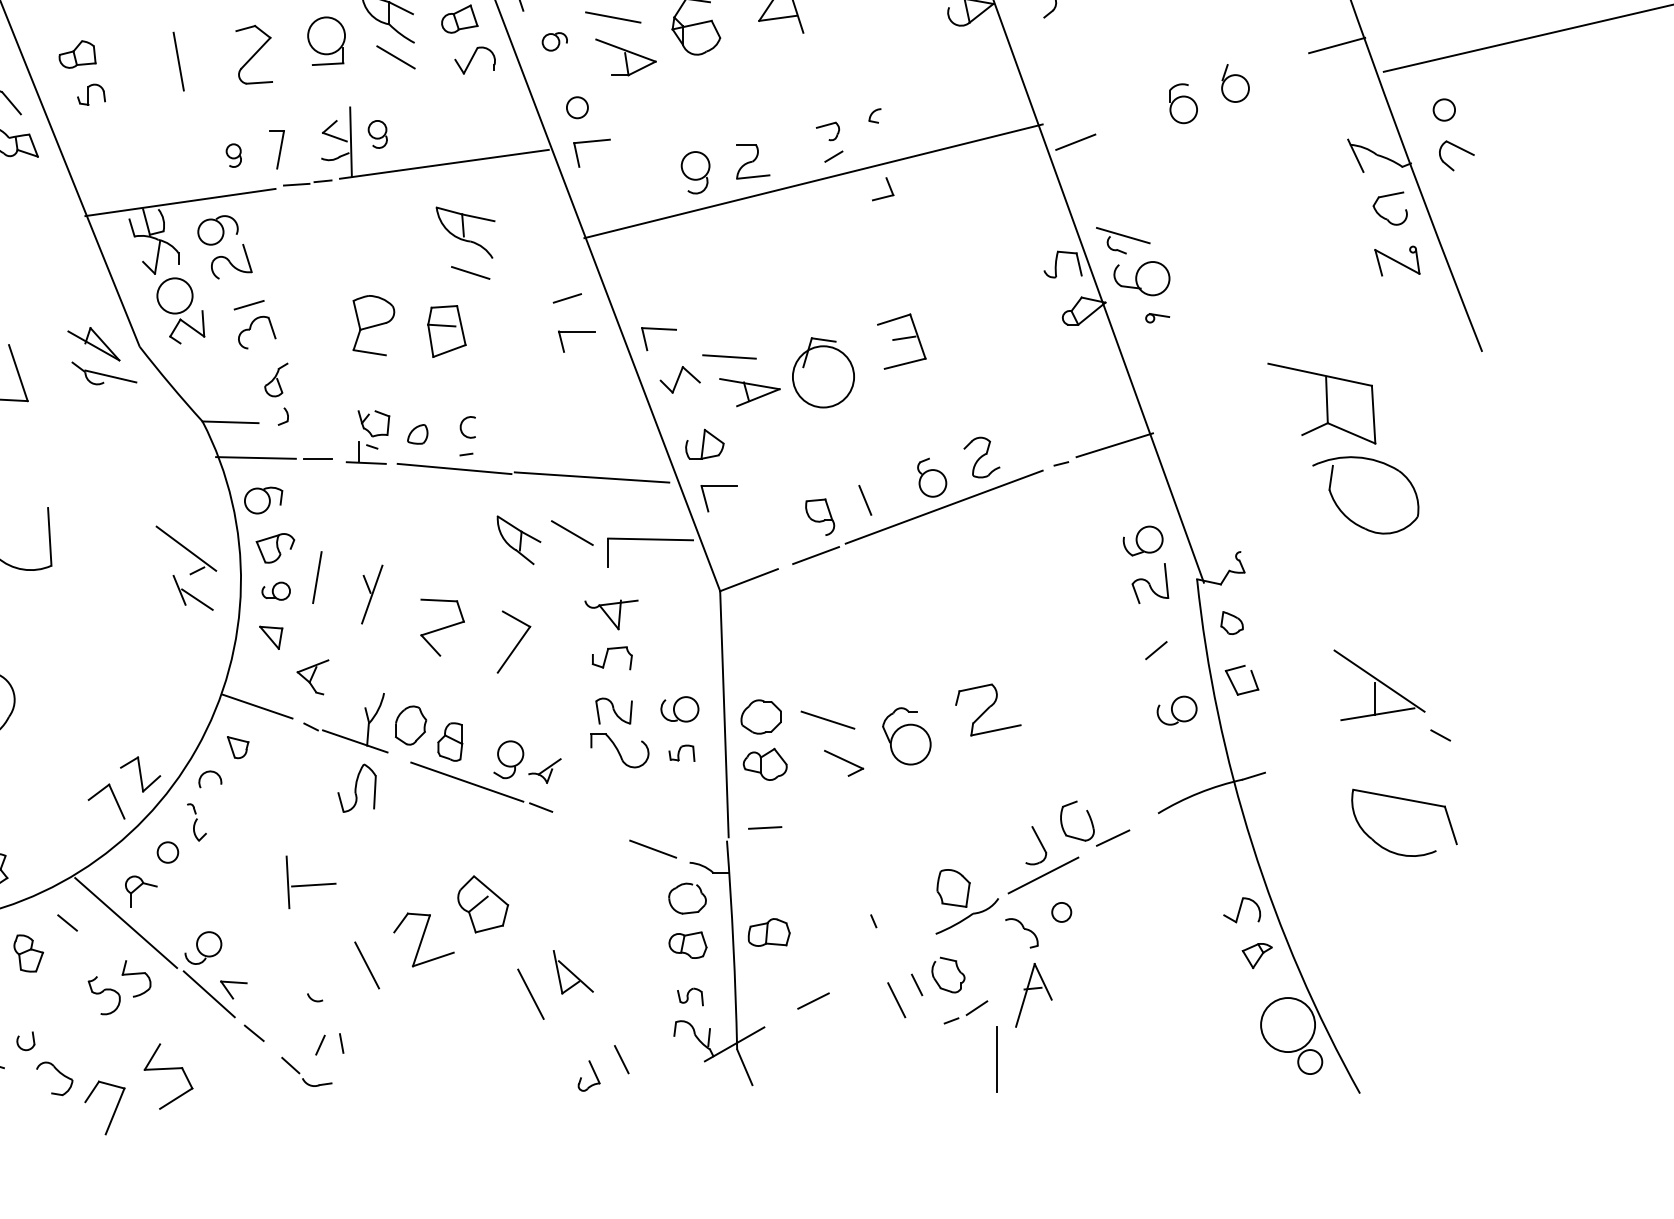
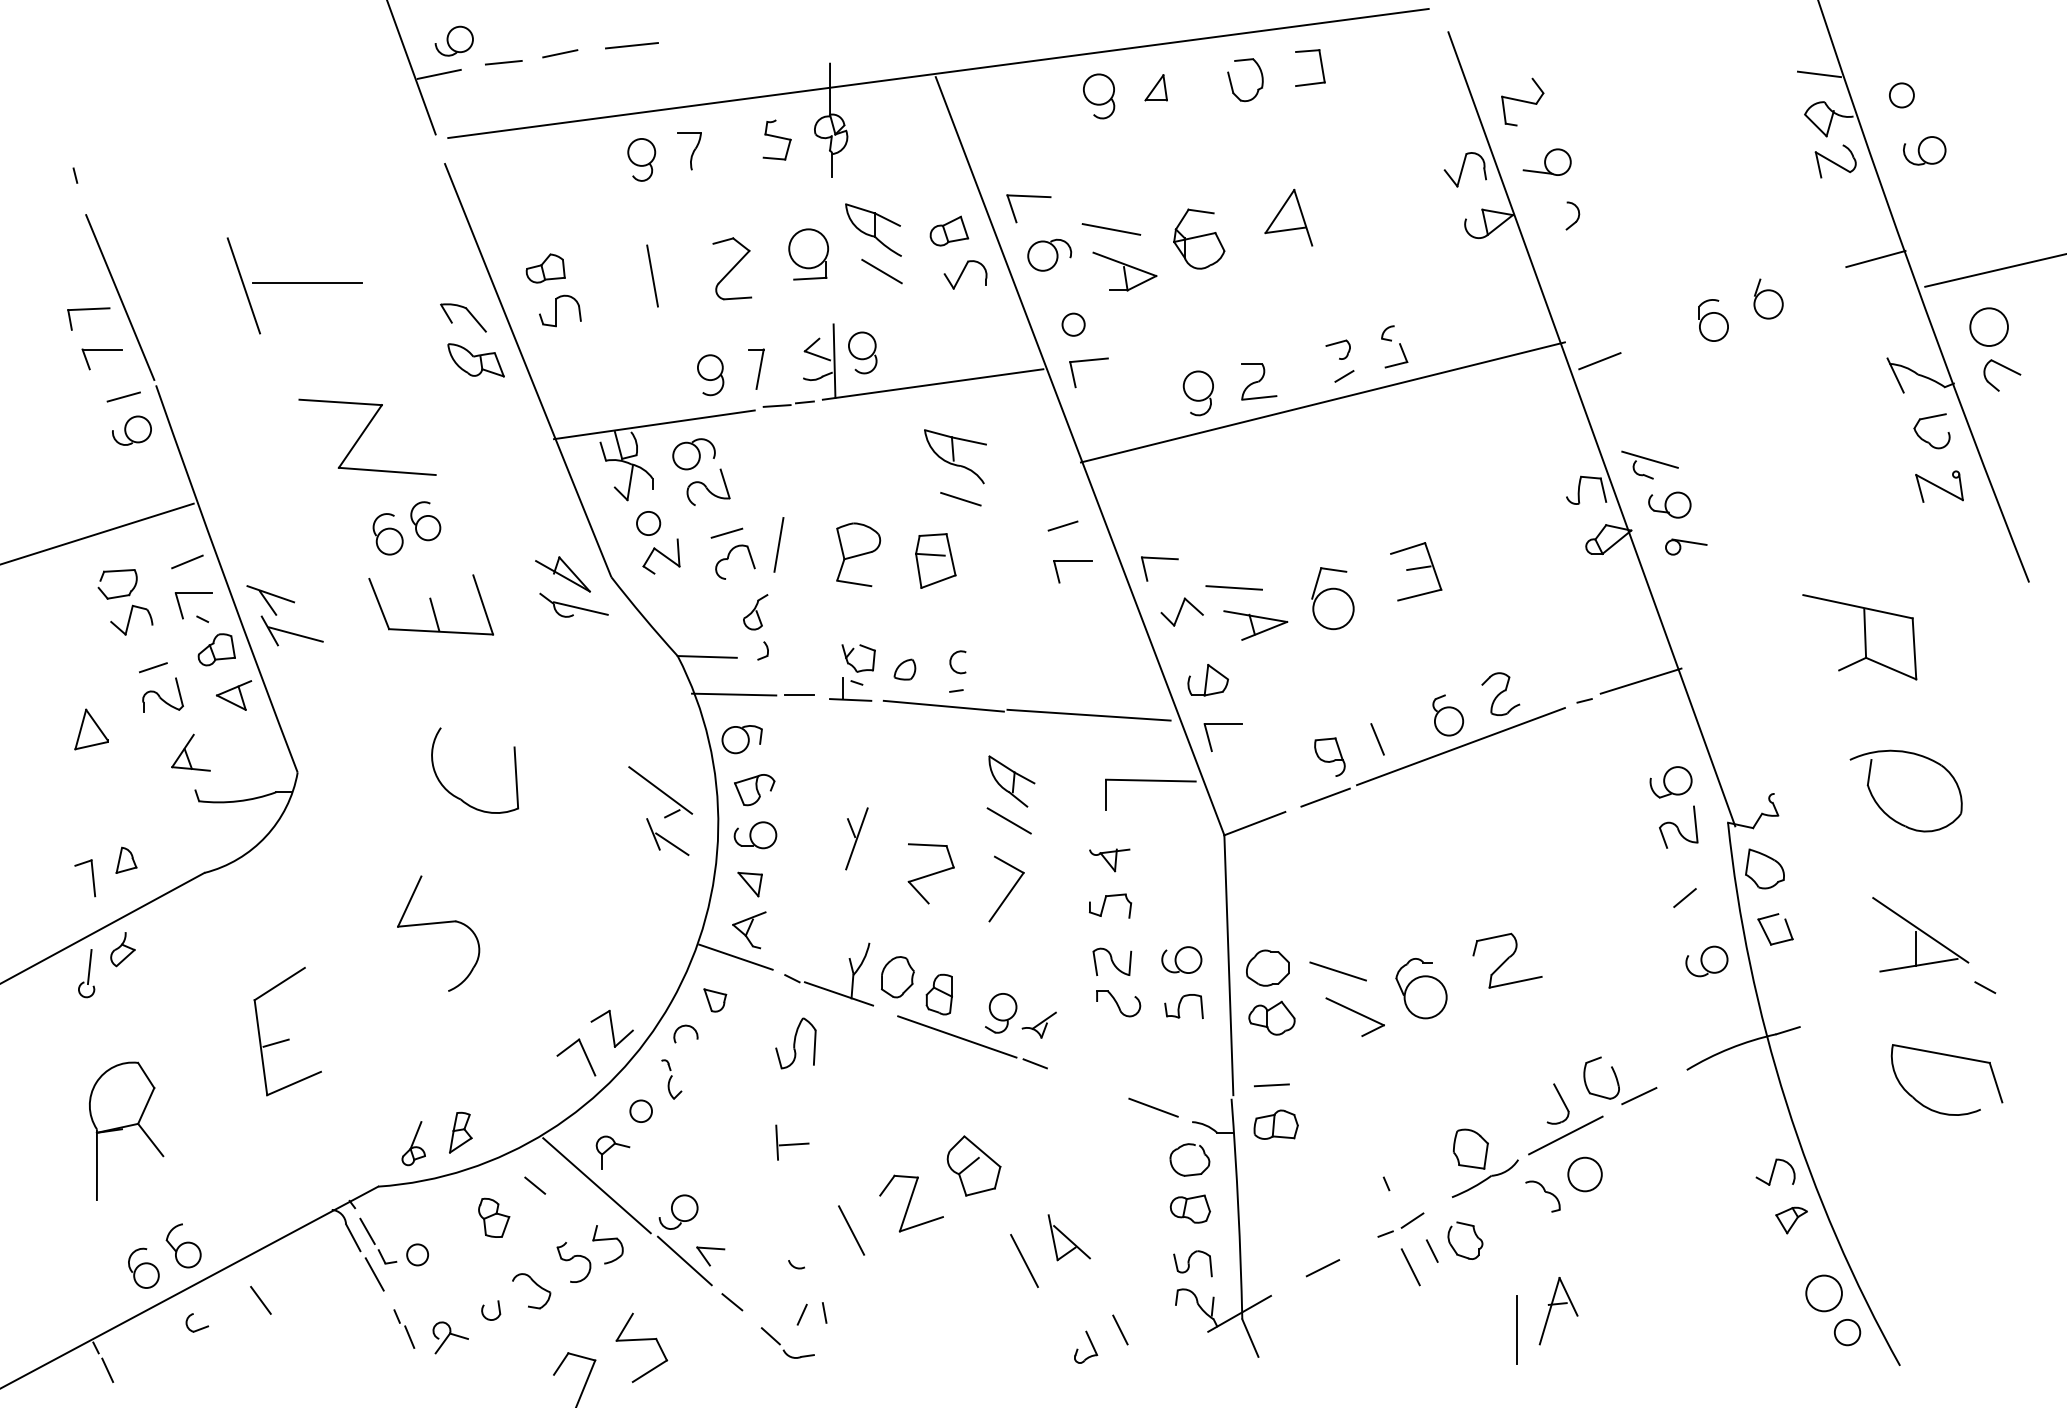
part: (554, 41) -> (1049, 254), size x1.67
part: (91, 94) -> (560, 310), size x1.43
circle: (1443, 109) -> (1988, 326), size x1.67
part: (377, 134) -> (862, 352), size x1.43
part: (233, 155) -> (710, 375), size x1.67
part: (888, 187) -> (1402, 353), moved
part: (1141, 277) -> (1669, 504), size x0.71
circle: (174, 295) -> (648, 523), size x0.62
part: (1157, 317) -> (1686, 546), size x1.67
circle: (823, 376) -> (1333, 608), size x0.62
part: (1343, 511) -> (1882, 808), moved
line: (571, 532) -> (1008, 820), moved
line: (316, 577) -> (778, 544), moved
part: (276, 591) -> (755, 835), size x1.43
part: (611, 615) -> (1109, 860), size x0.71
part: (1231, 622) -> (1764, 868), size x1.67
part: (313, 677) -> (749, 930), moved
part: (619, 750) -> (1118, 1003), size x0.71
part: (681, 753) -> (1183, 1006), size x1.43
part: (843, 762) -> (1354, 1016), size x1.43
part: (356, 788) -> (795, 1043), moved
part: (311, 882) -> (792, 1142), size x0.62
circle: (1061, 912) -> (1584, 1174), size x1.67
part: (768, 932) -> (1275, 1124), moved
part: (1030, 990) -> (1555, 1305), moved
part: (690, 996) -> (1192, 1263), size x1.43
part: (965, 1011) -> (1400, 1224), moved
circle: (1287, 1025) -> (1823, 1293), size x0.62
part: (59, 1073) -> (536, 1285), moved

